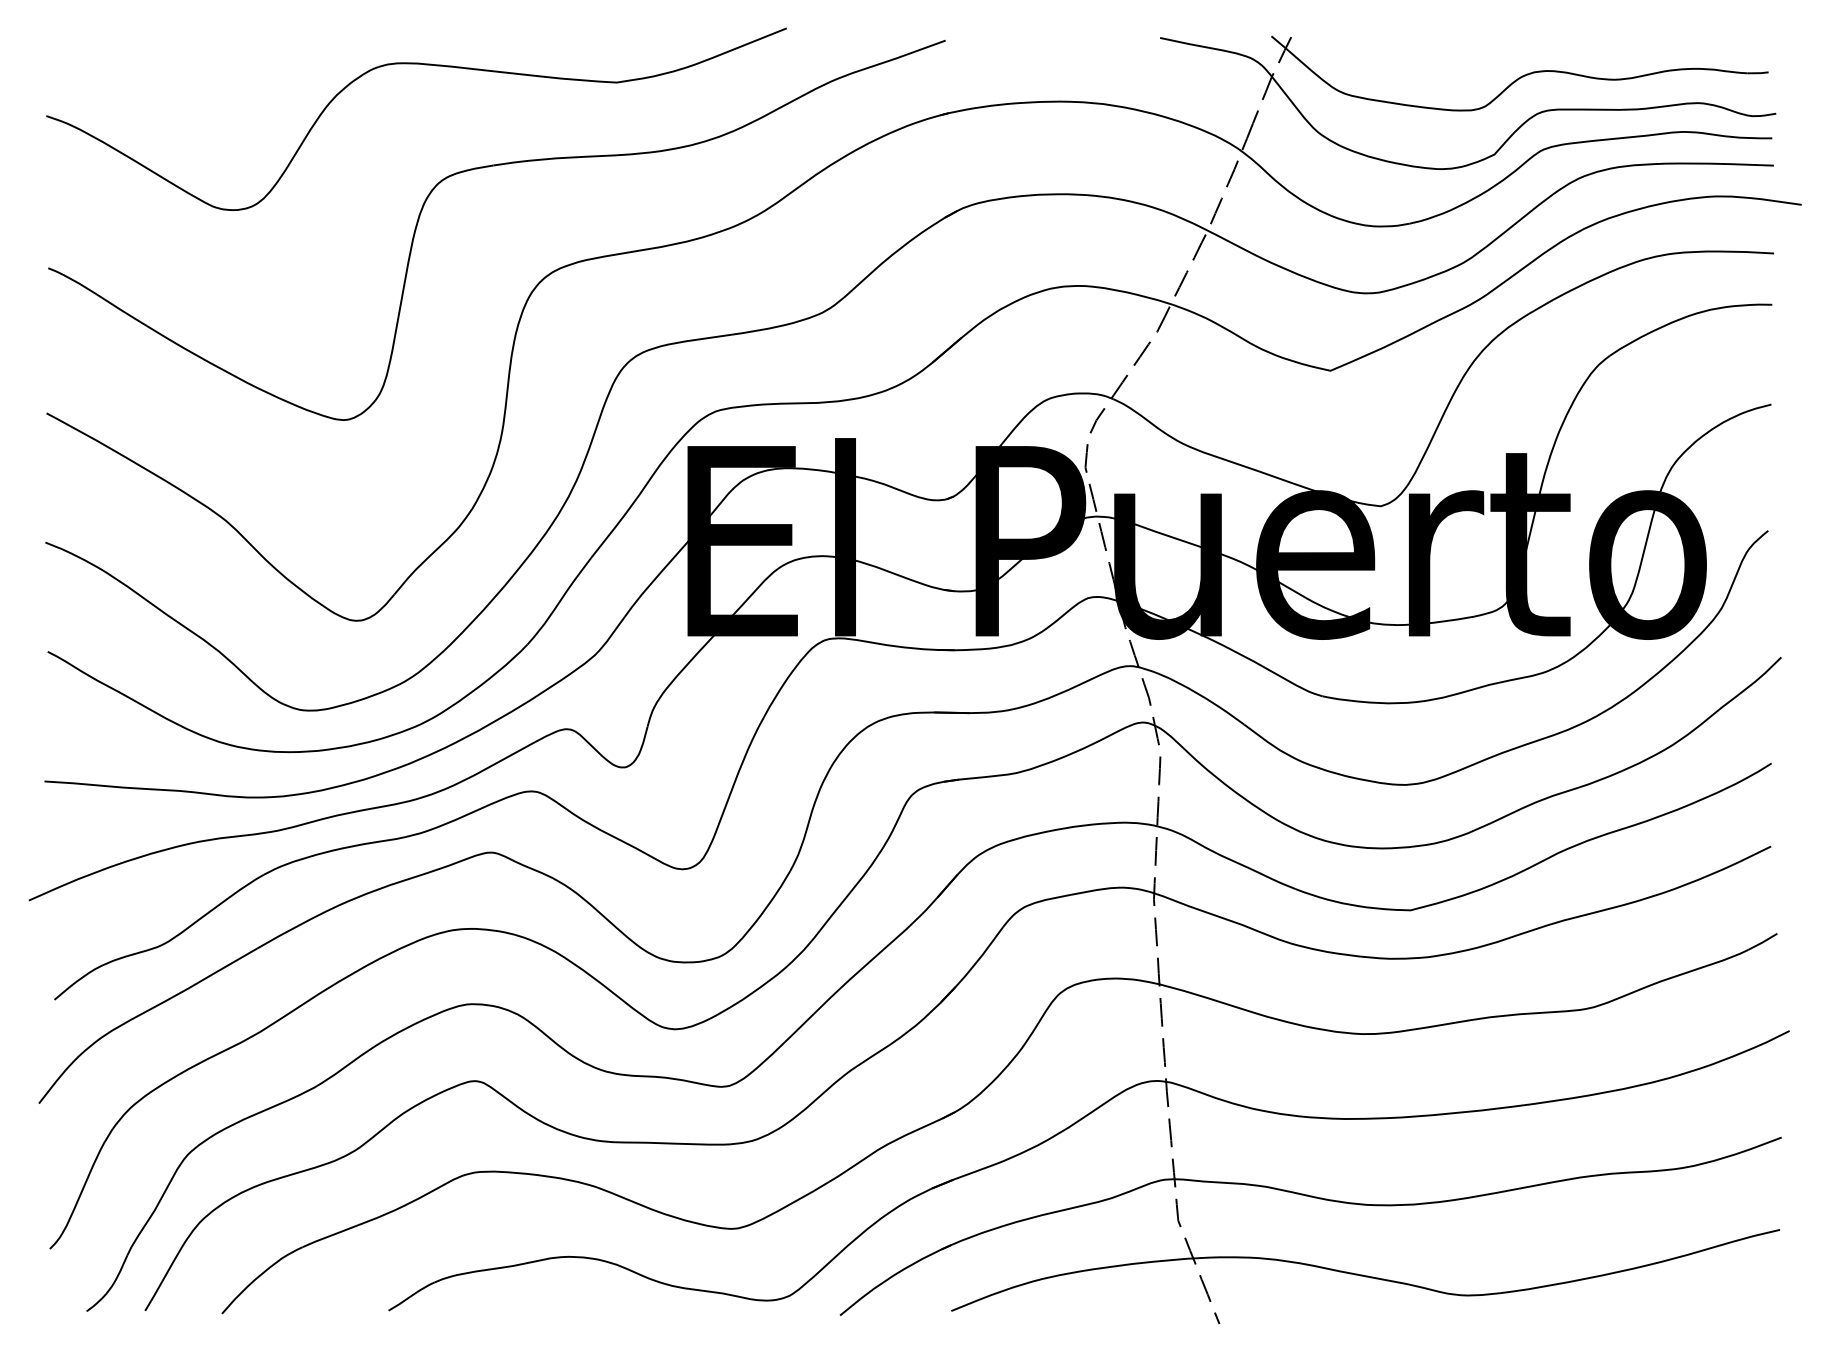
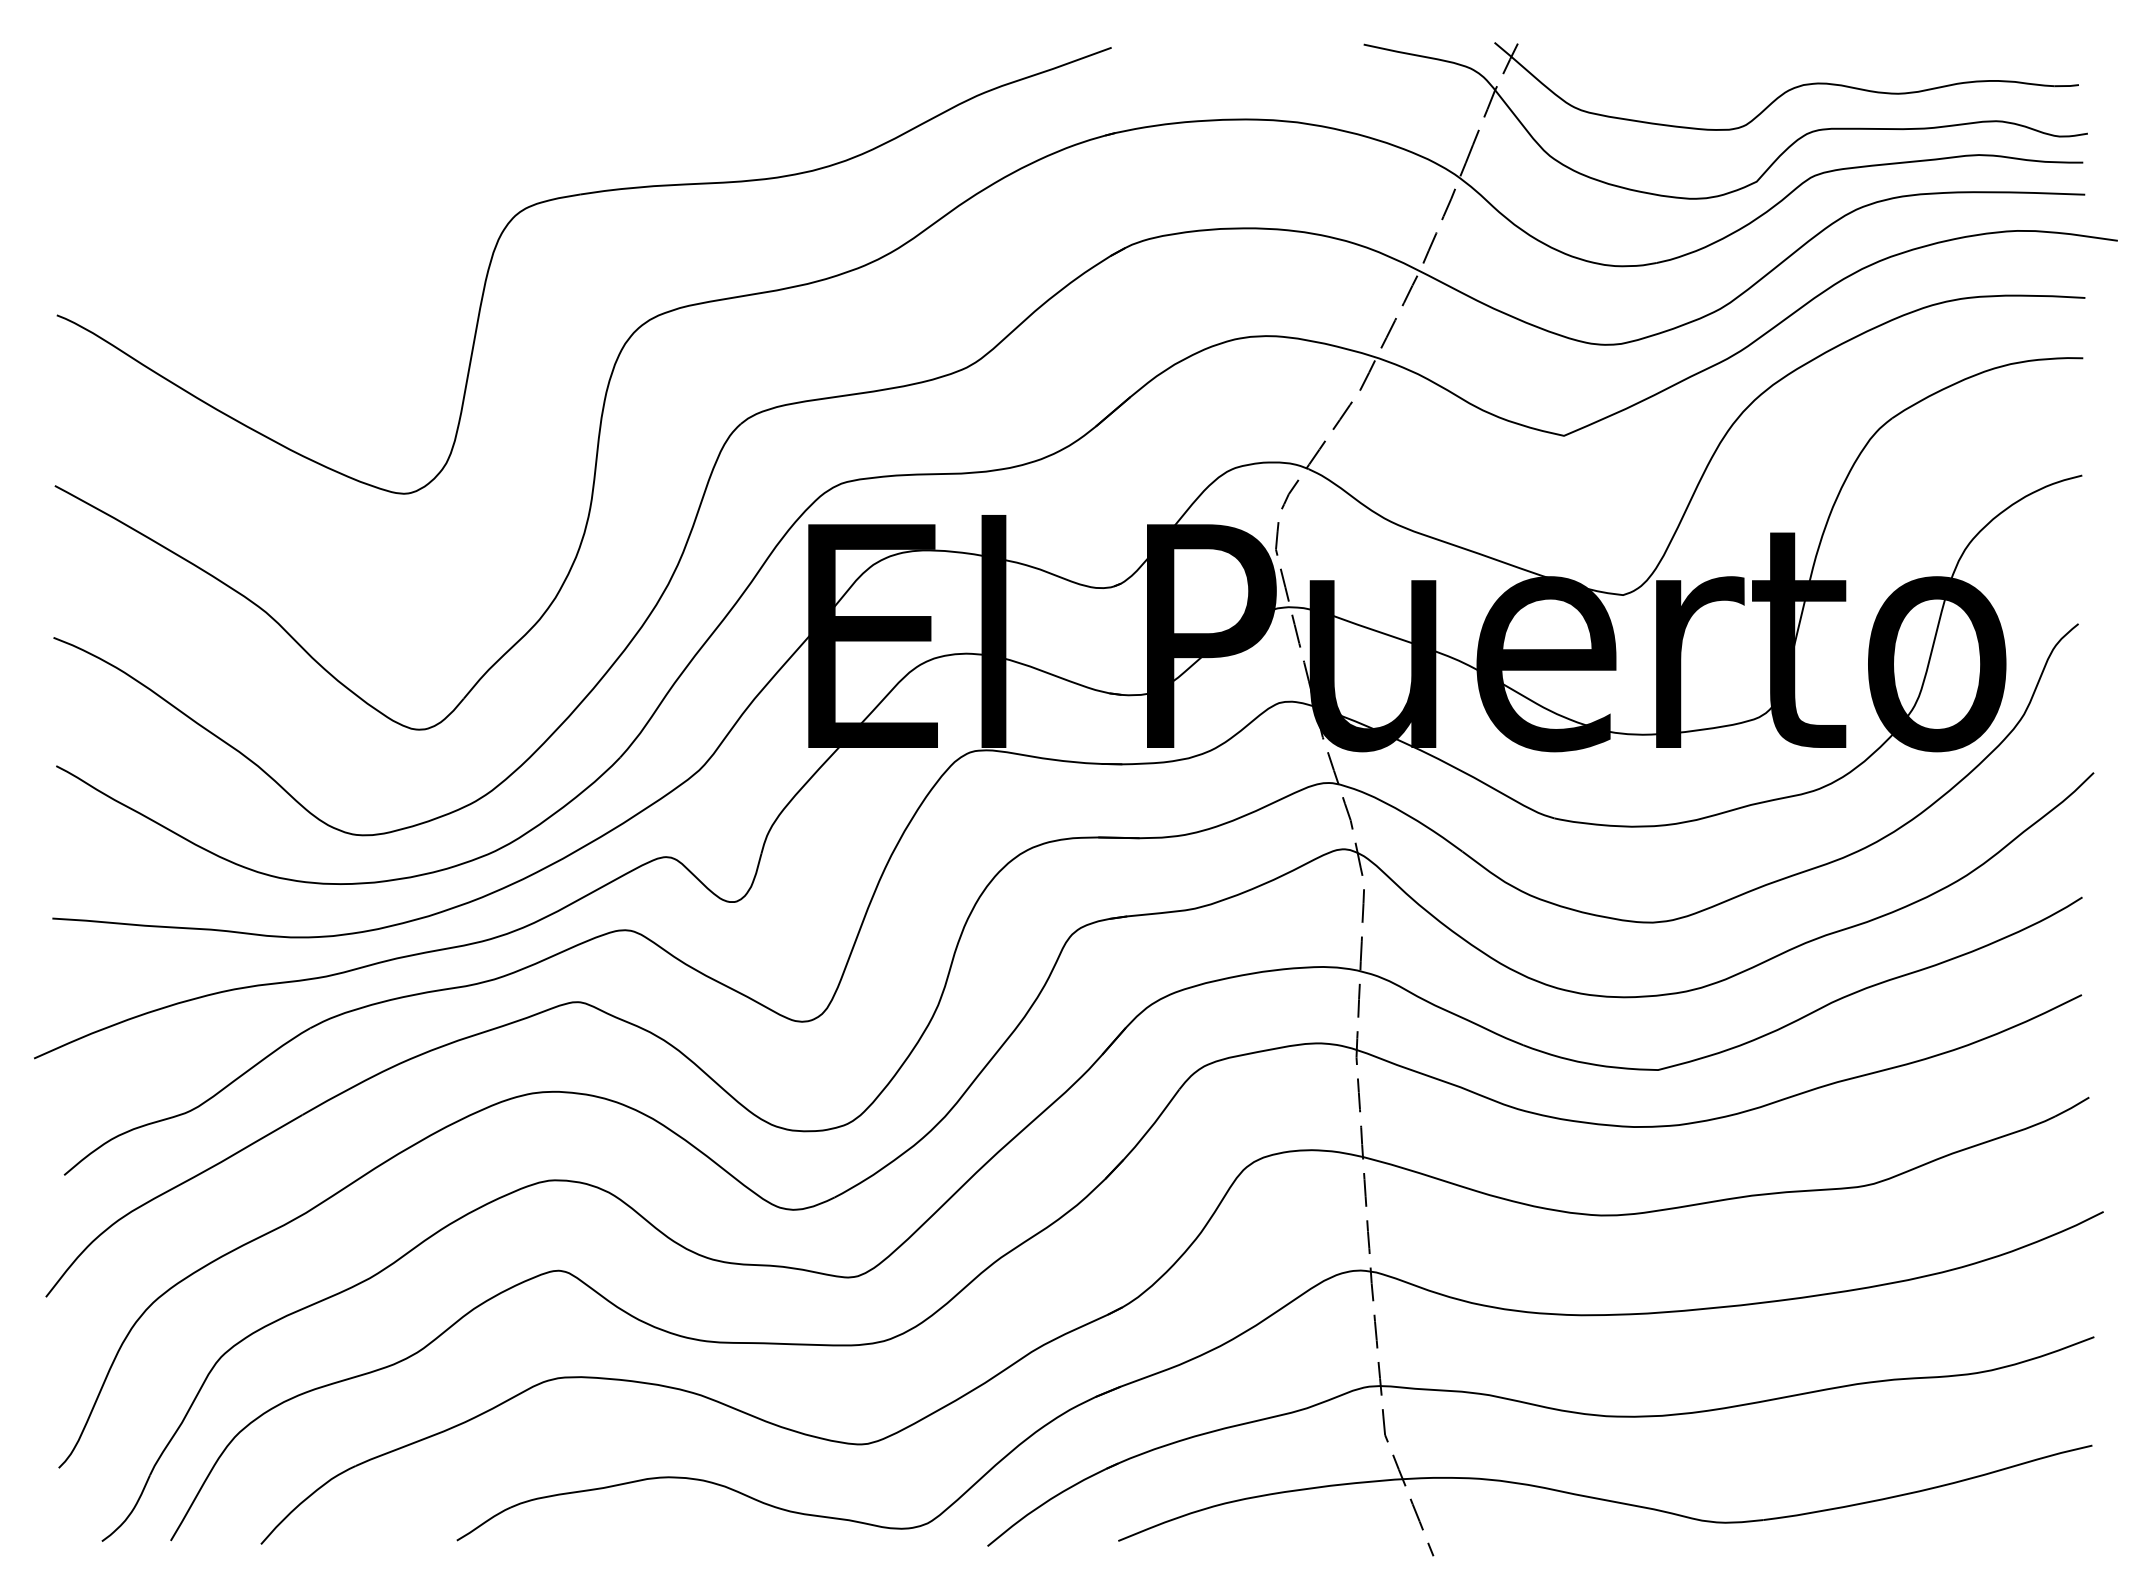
part: (424, 65) -> (499, 77), removed

